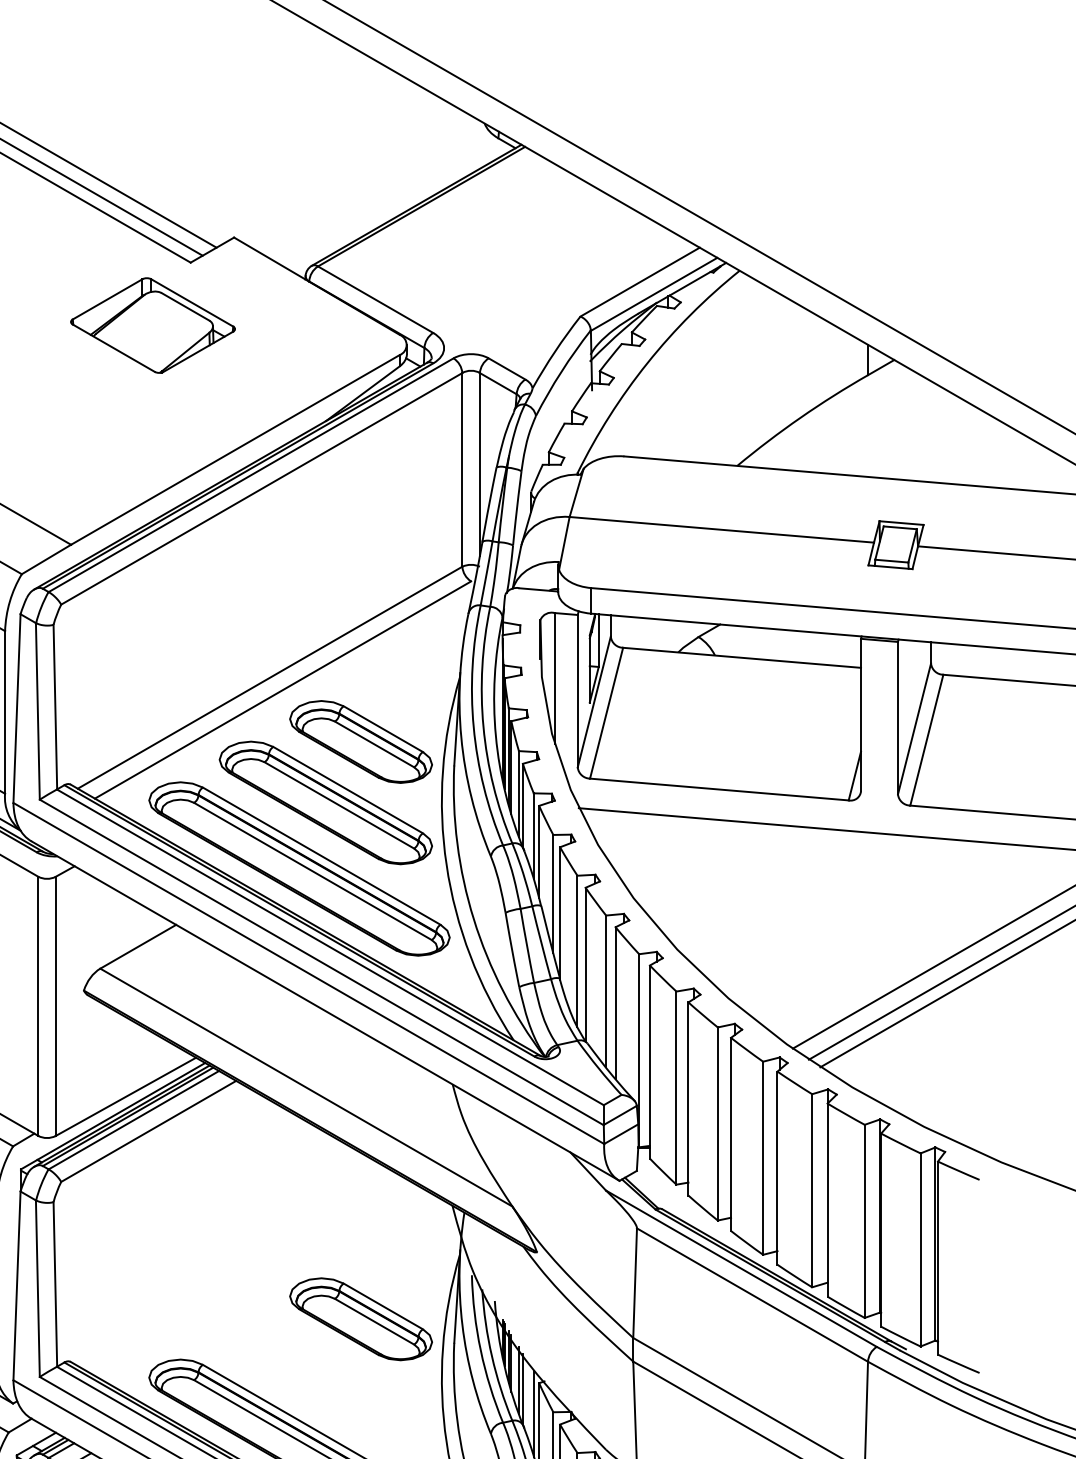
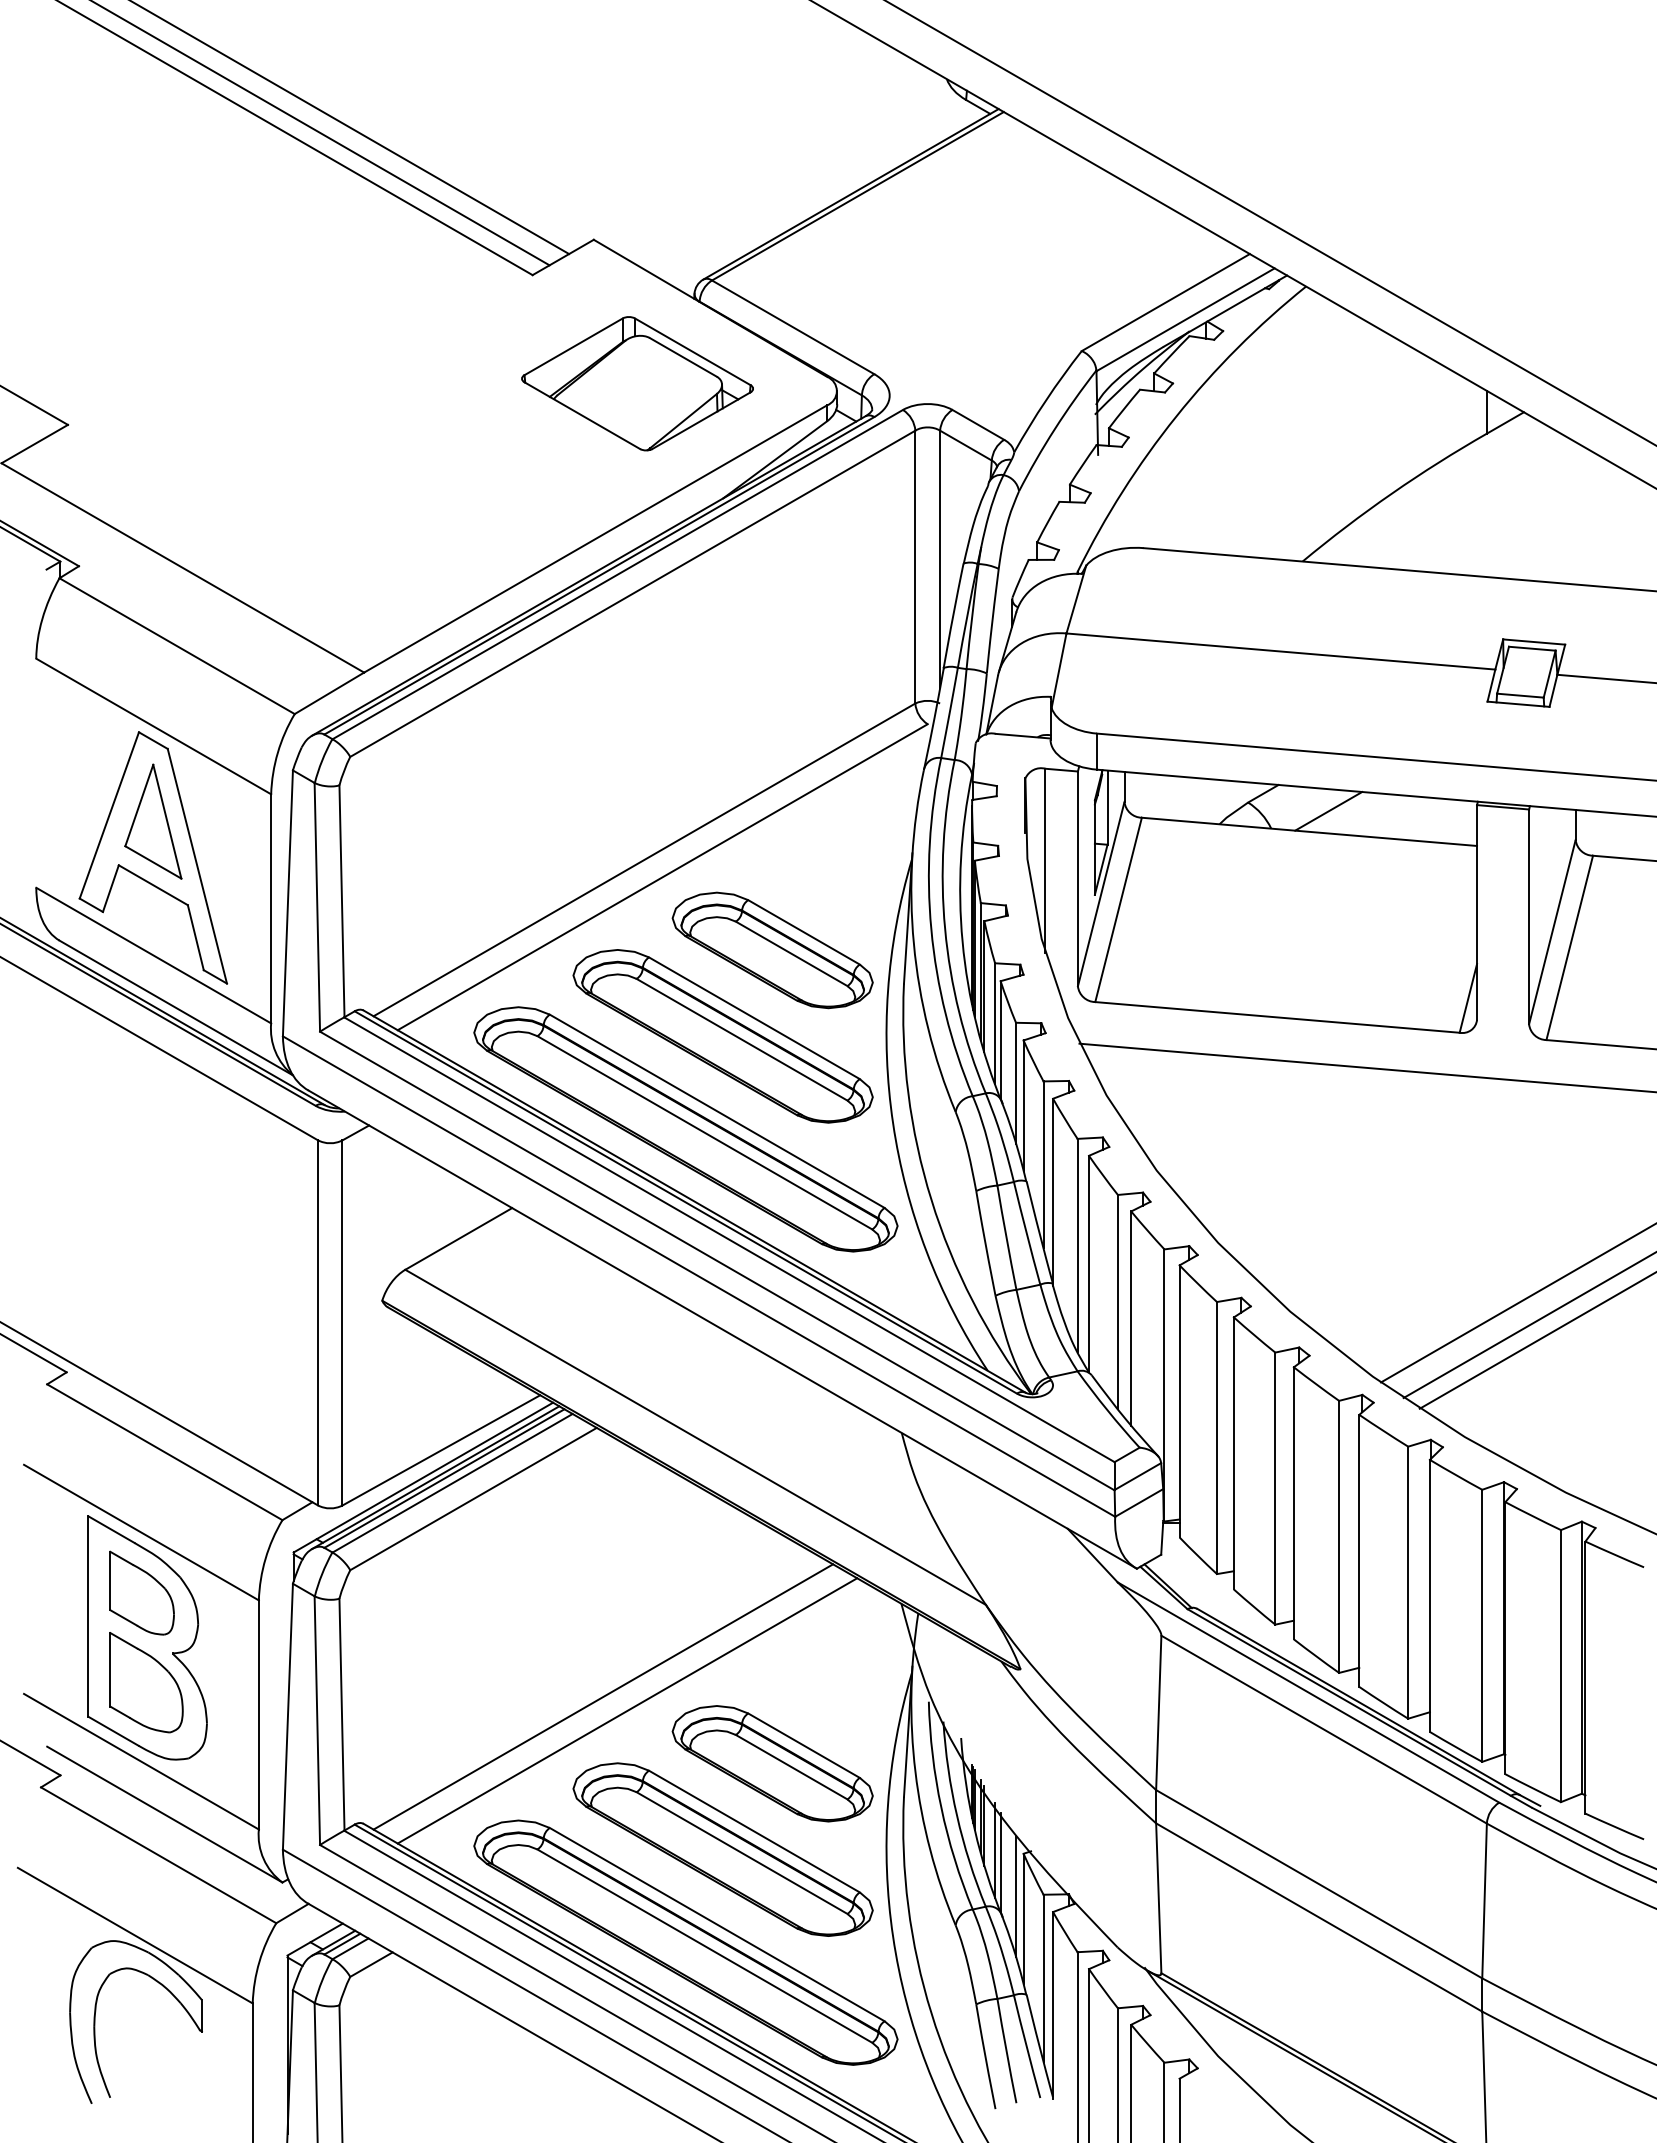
part: (152, 325) -> (637, 383), moved
line: (755, 643) -> (1328, 811), added
line: (240, 1271) -> (603, 1696), added
line: (258, 1281) -> (627, 1710), added
part: (325, 1380) -> (722, 1849), added

